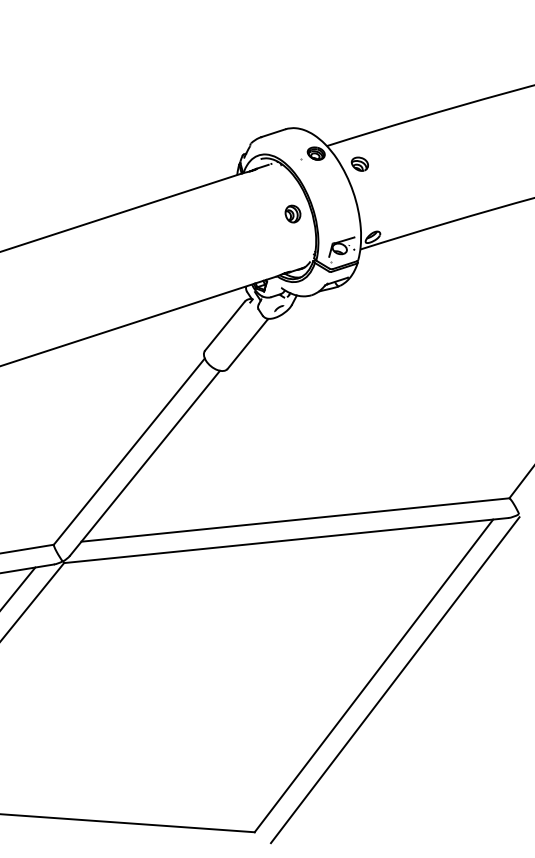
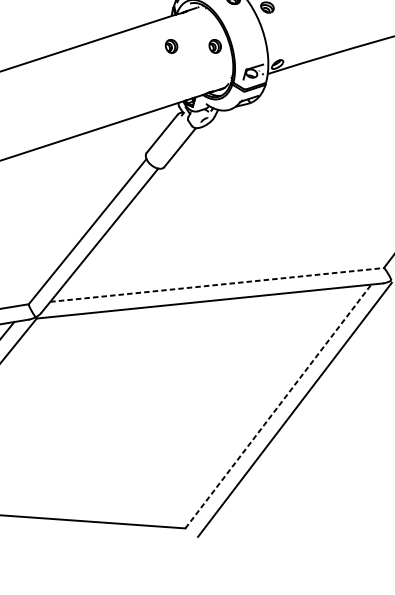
part: (236, 213) -> (171, 45), added
line: (295, 519) -> (217, 284), solid -> dashed
line: (373, 675) -> (278, 406), solid -> dashed

